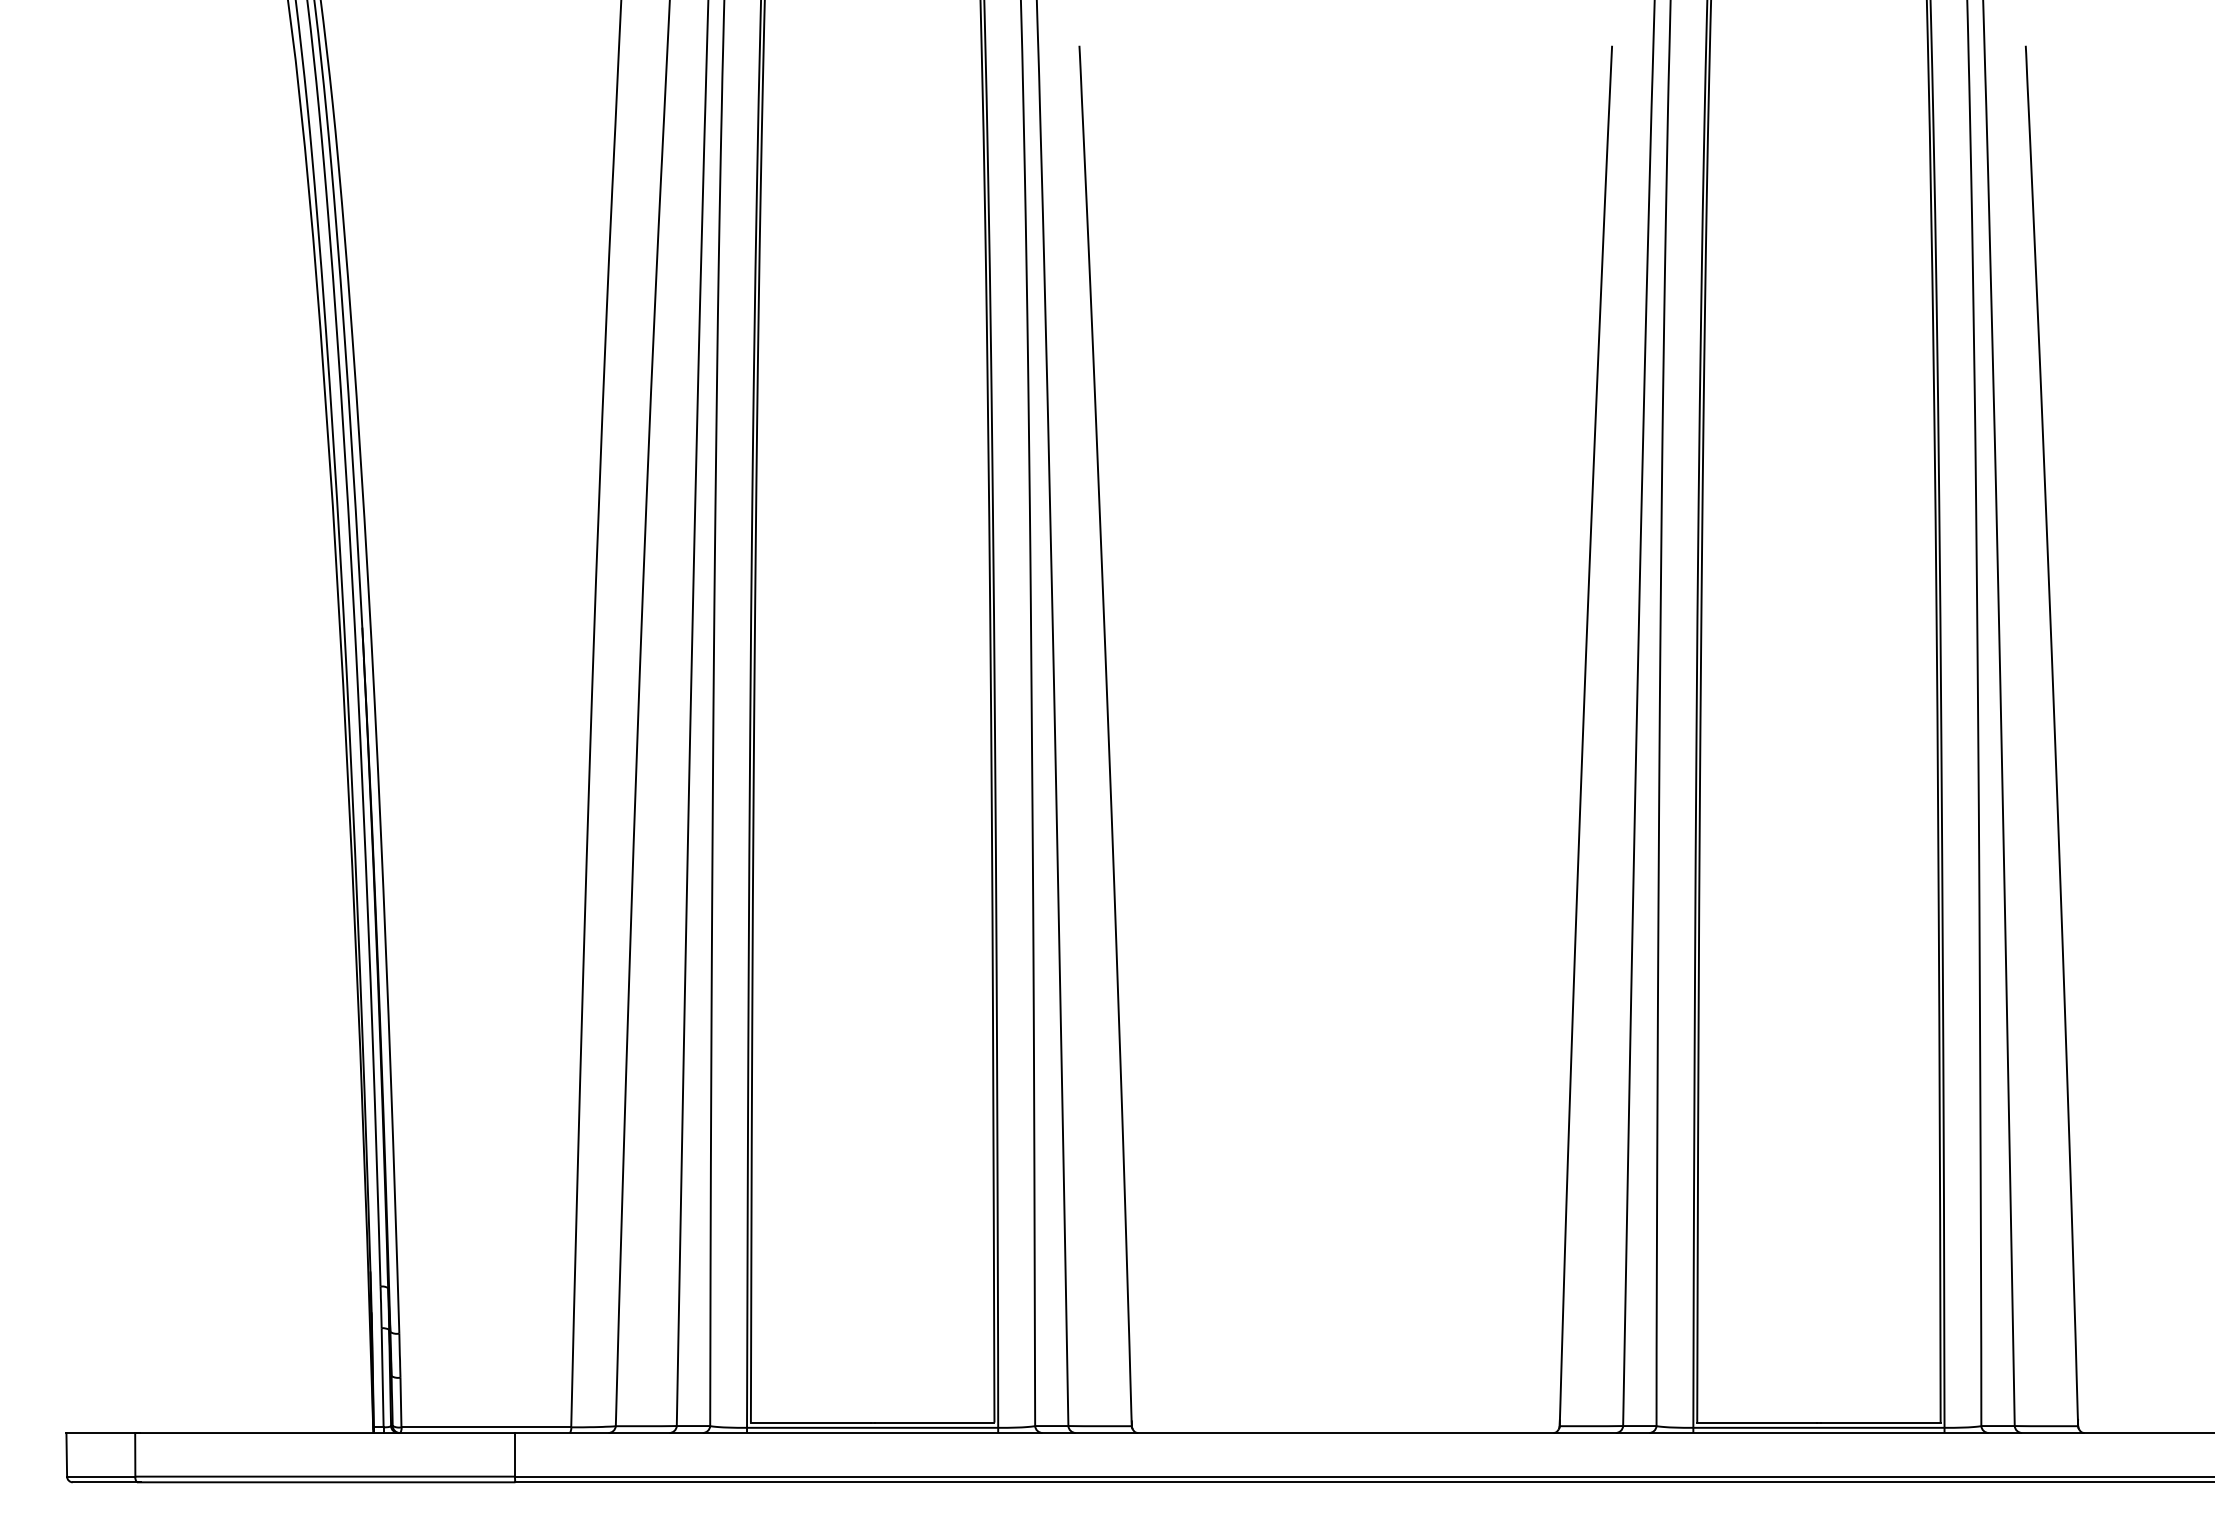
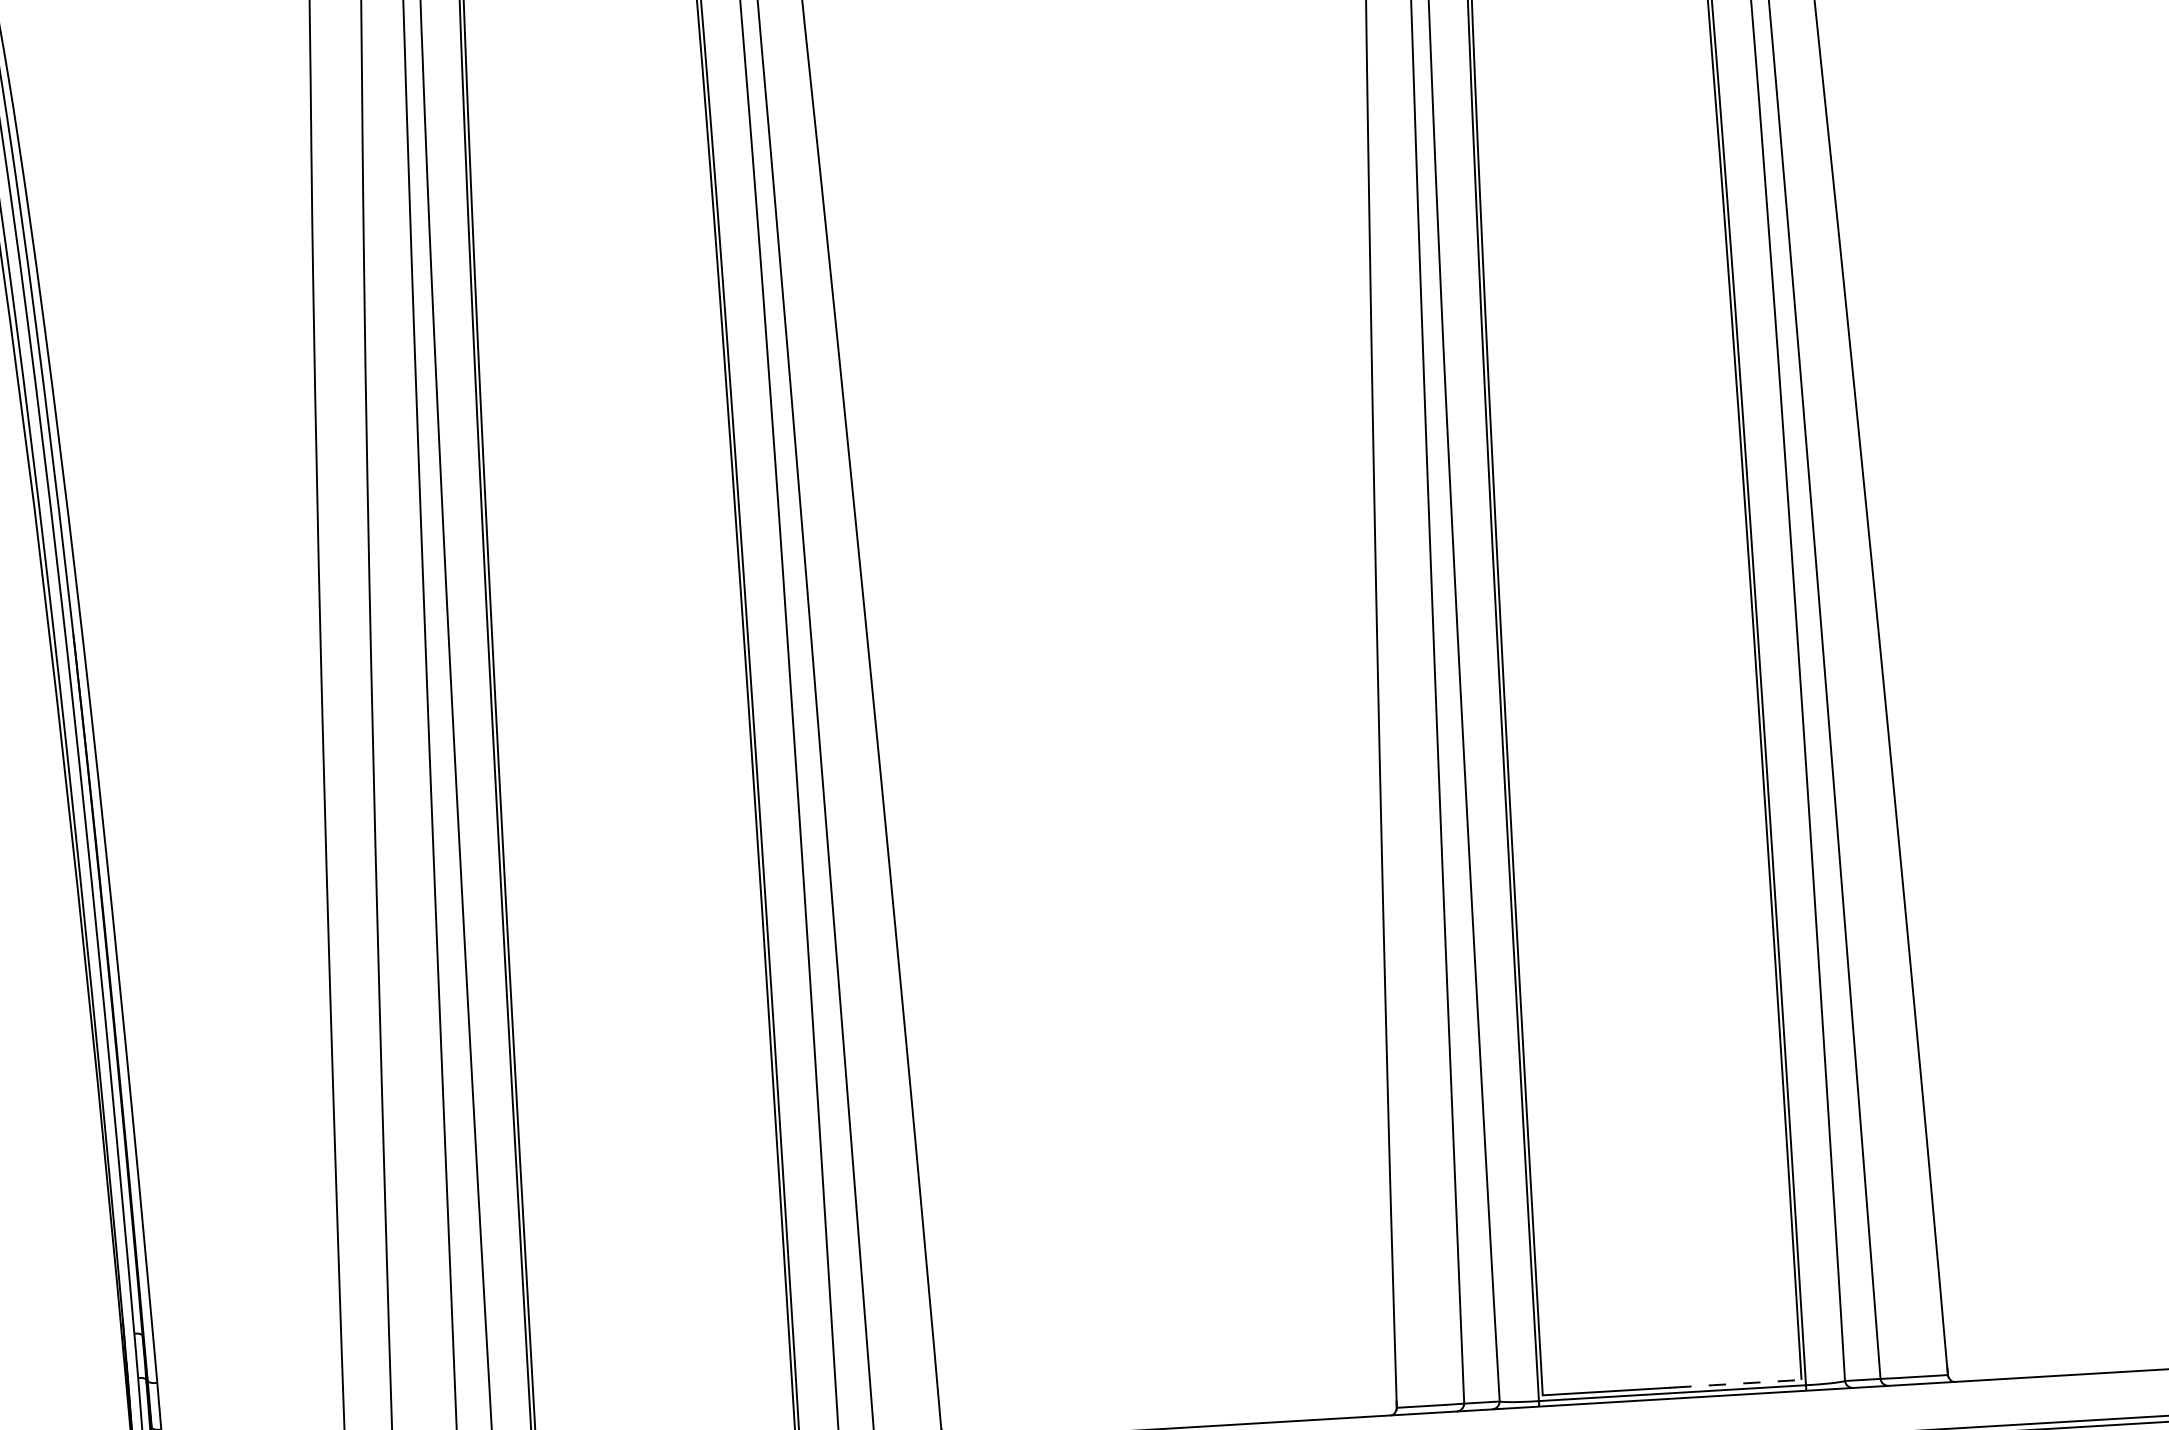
line: (1880, 1422) -> (1737, 1383), solid -> dashed

